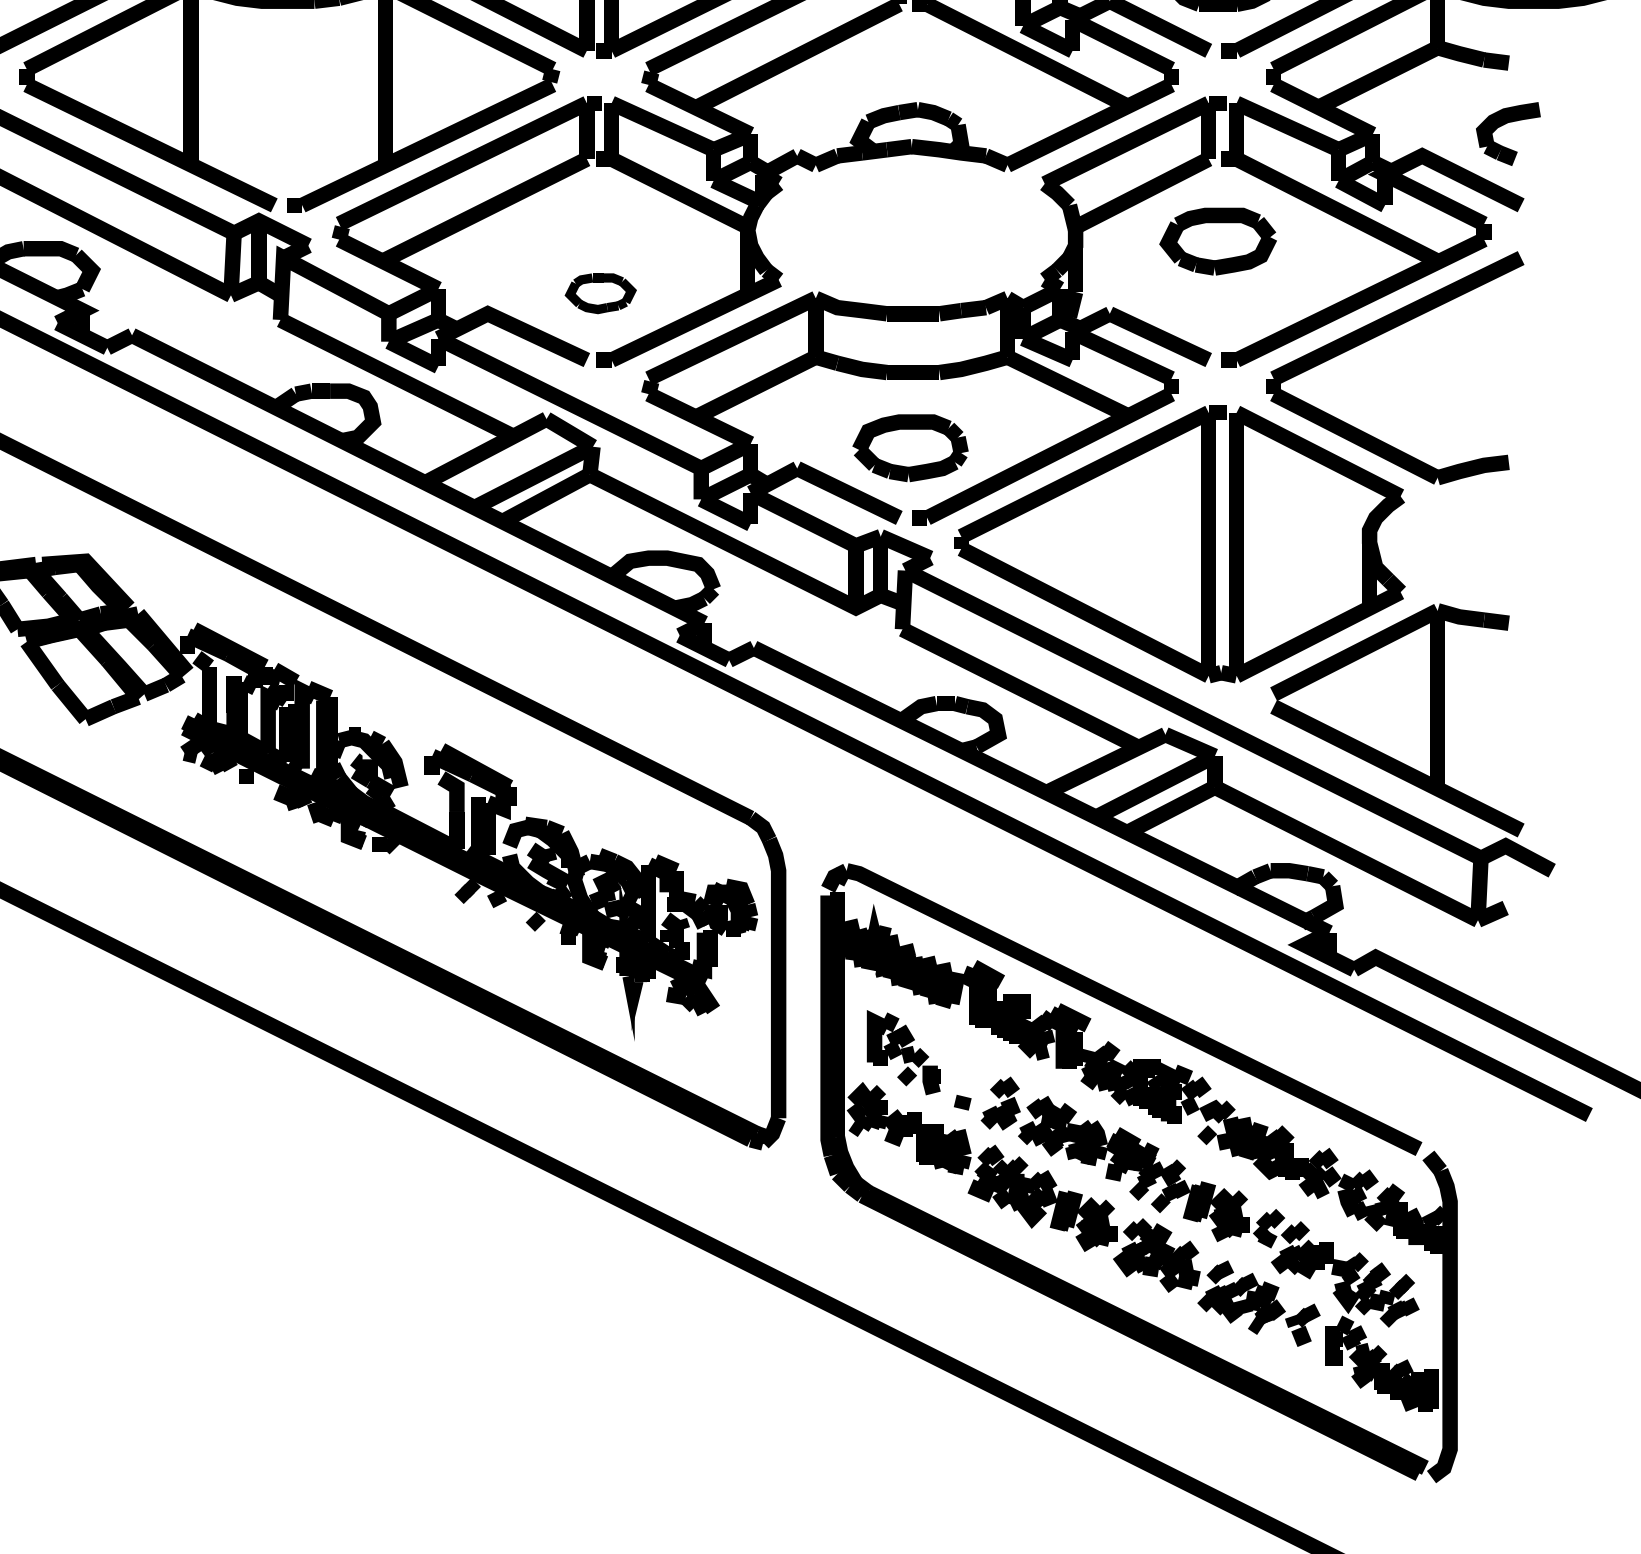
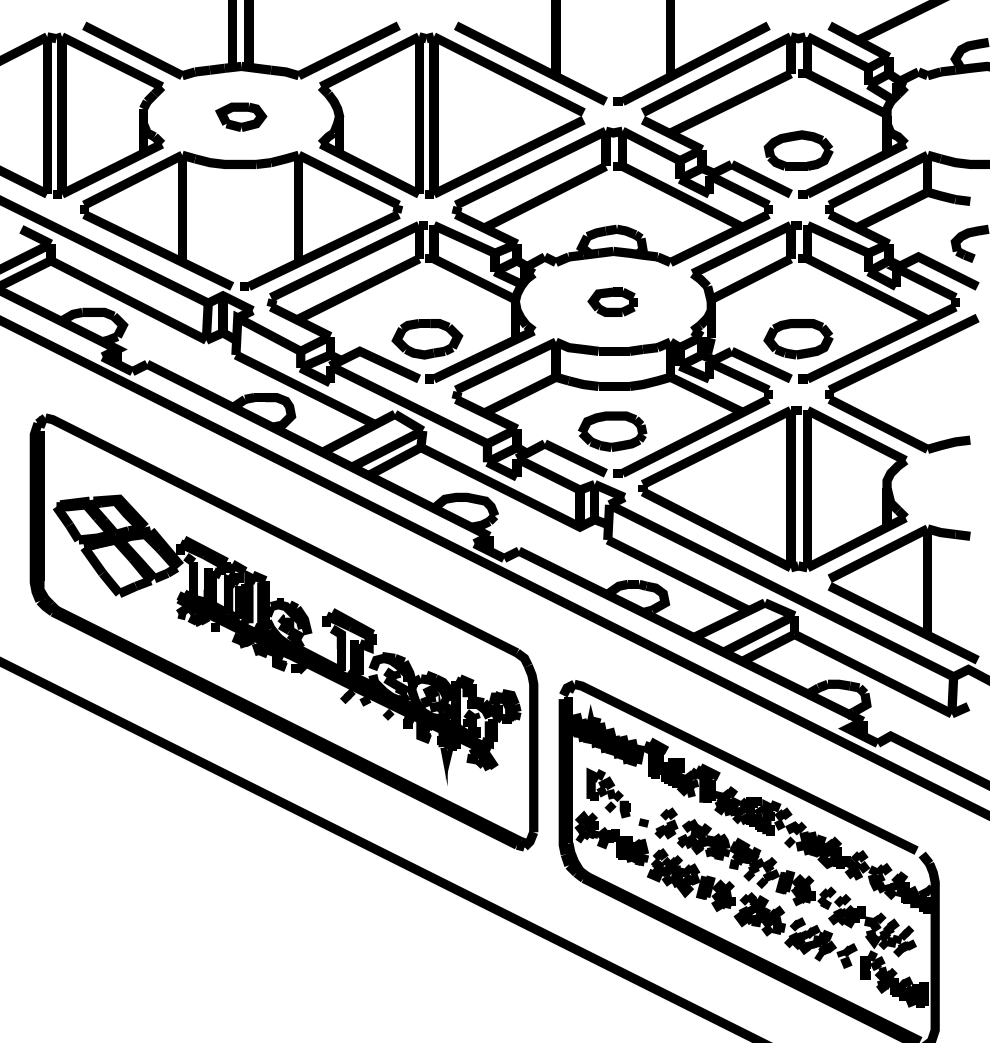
part: (910, 230) -> (612, 301), added
part: (1218, 242) -> (798, 339), moved
part: (600, 293) -> (427, 339), size x1.67

